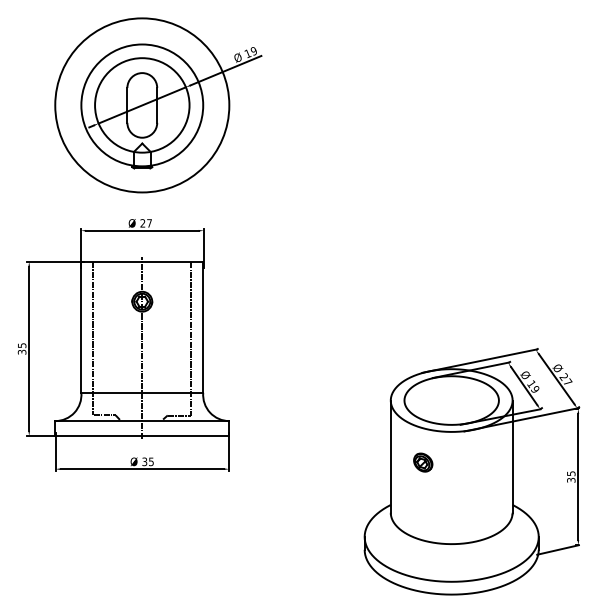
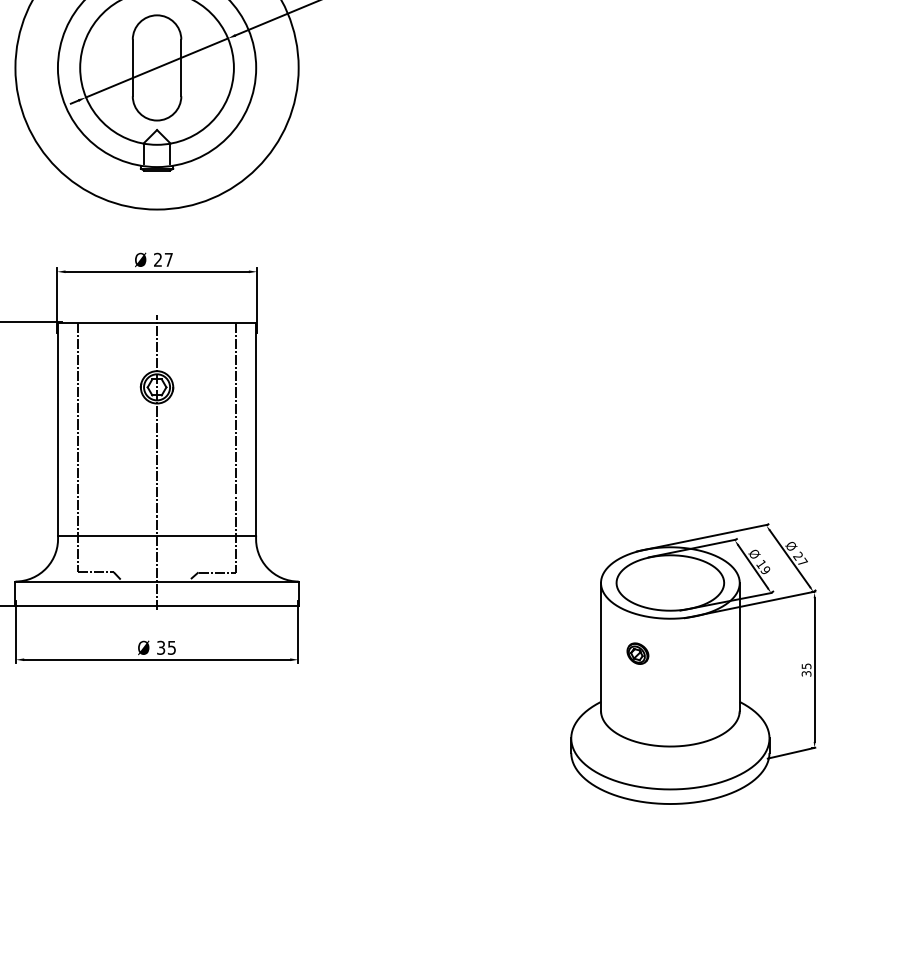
part: (471, 471) -> (692, 663), size x0.7

